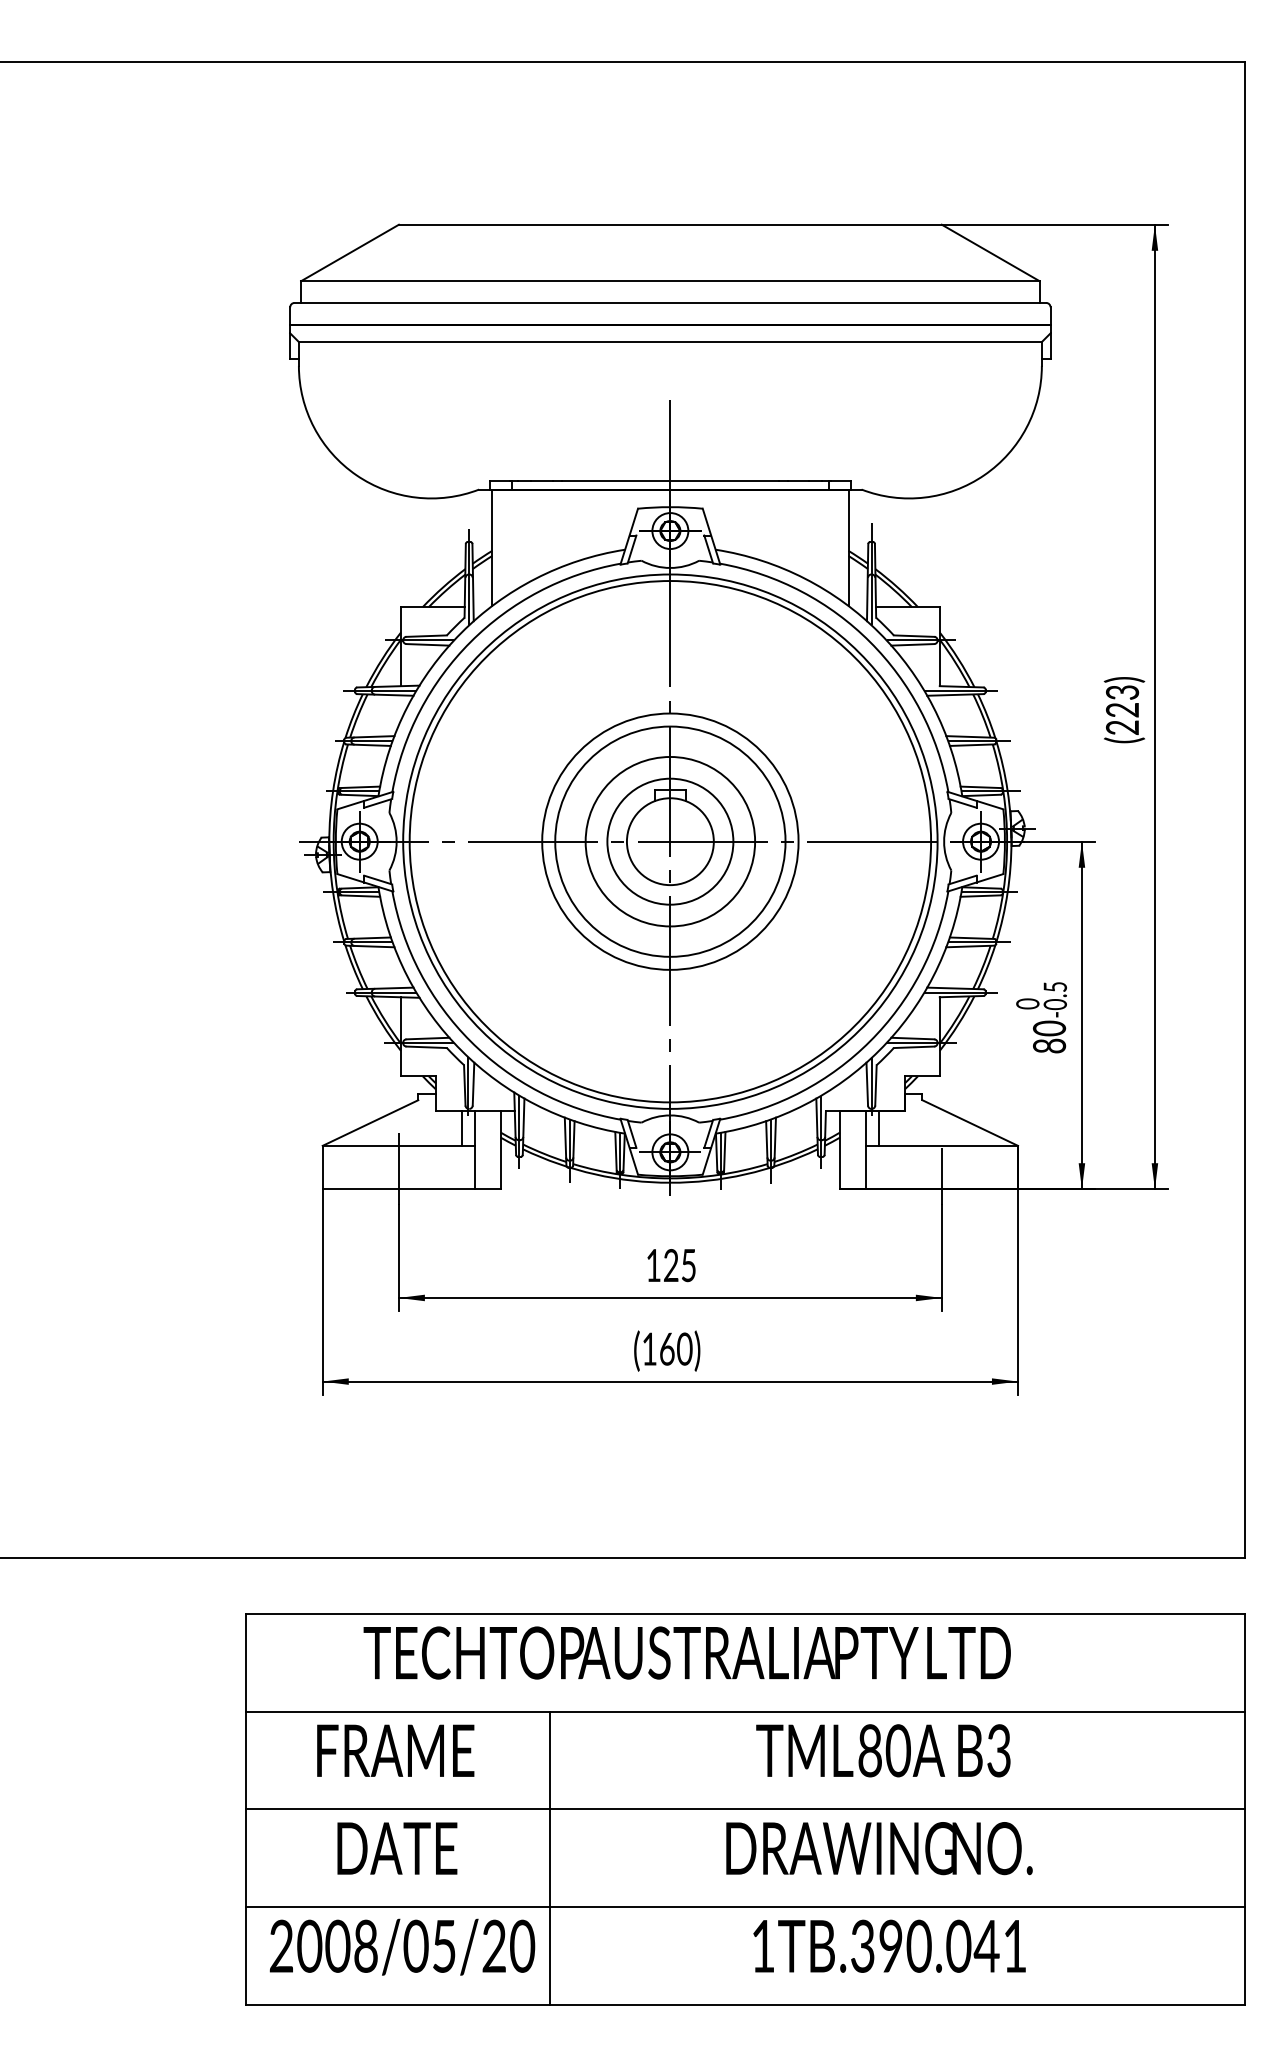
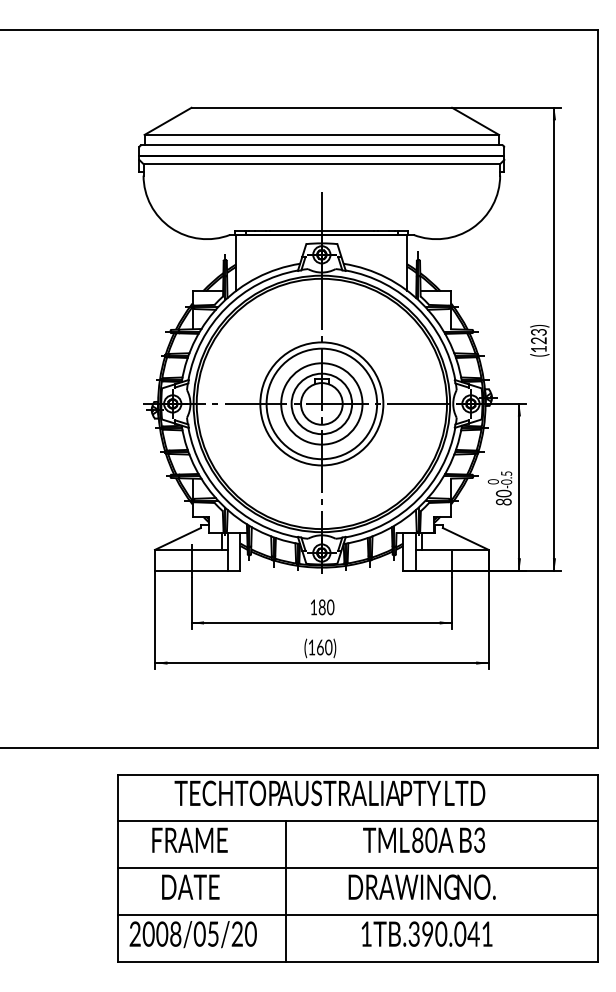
text: (1121, 726) -> (538, 348), (223) -> (123)
text: (680, 1265) -> (326, 607), 125 -> 180
line: (548, 1857) -> (285, 891), moved

